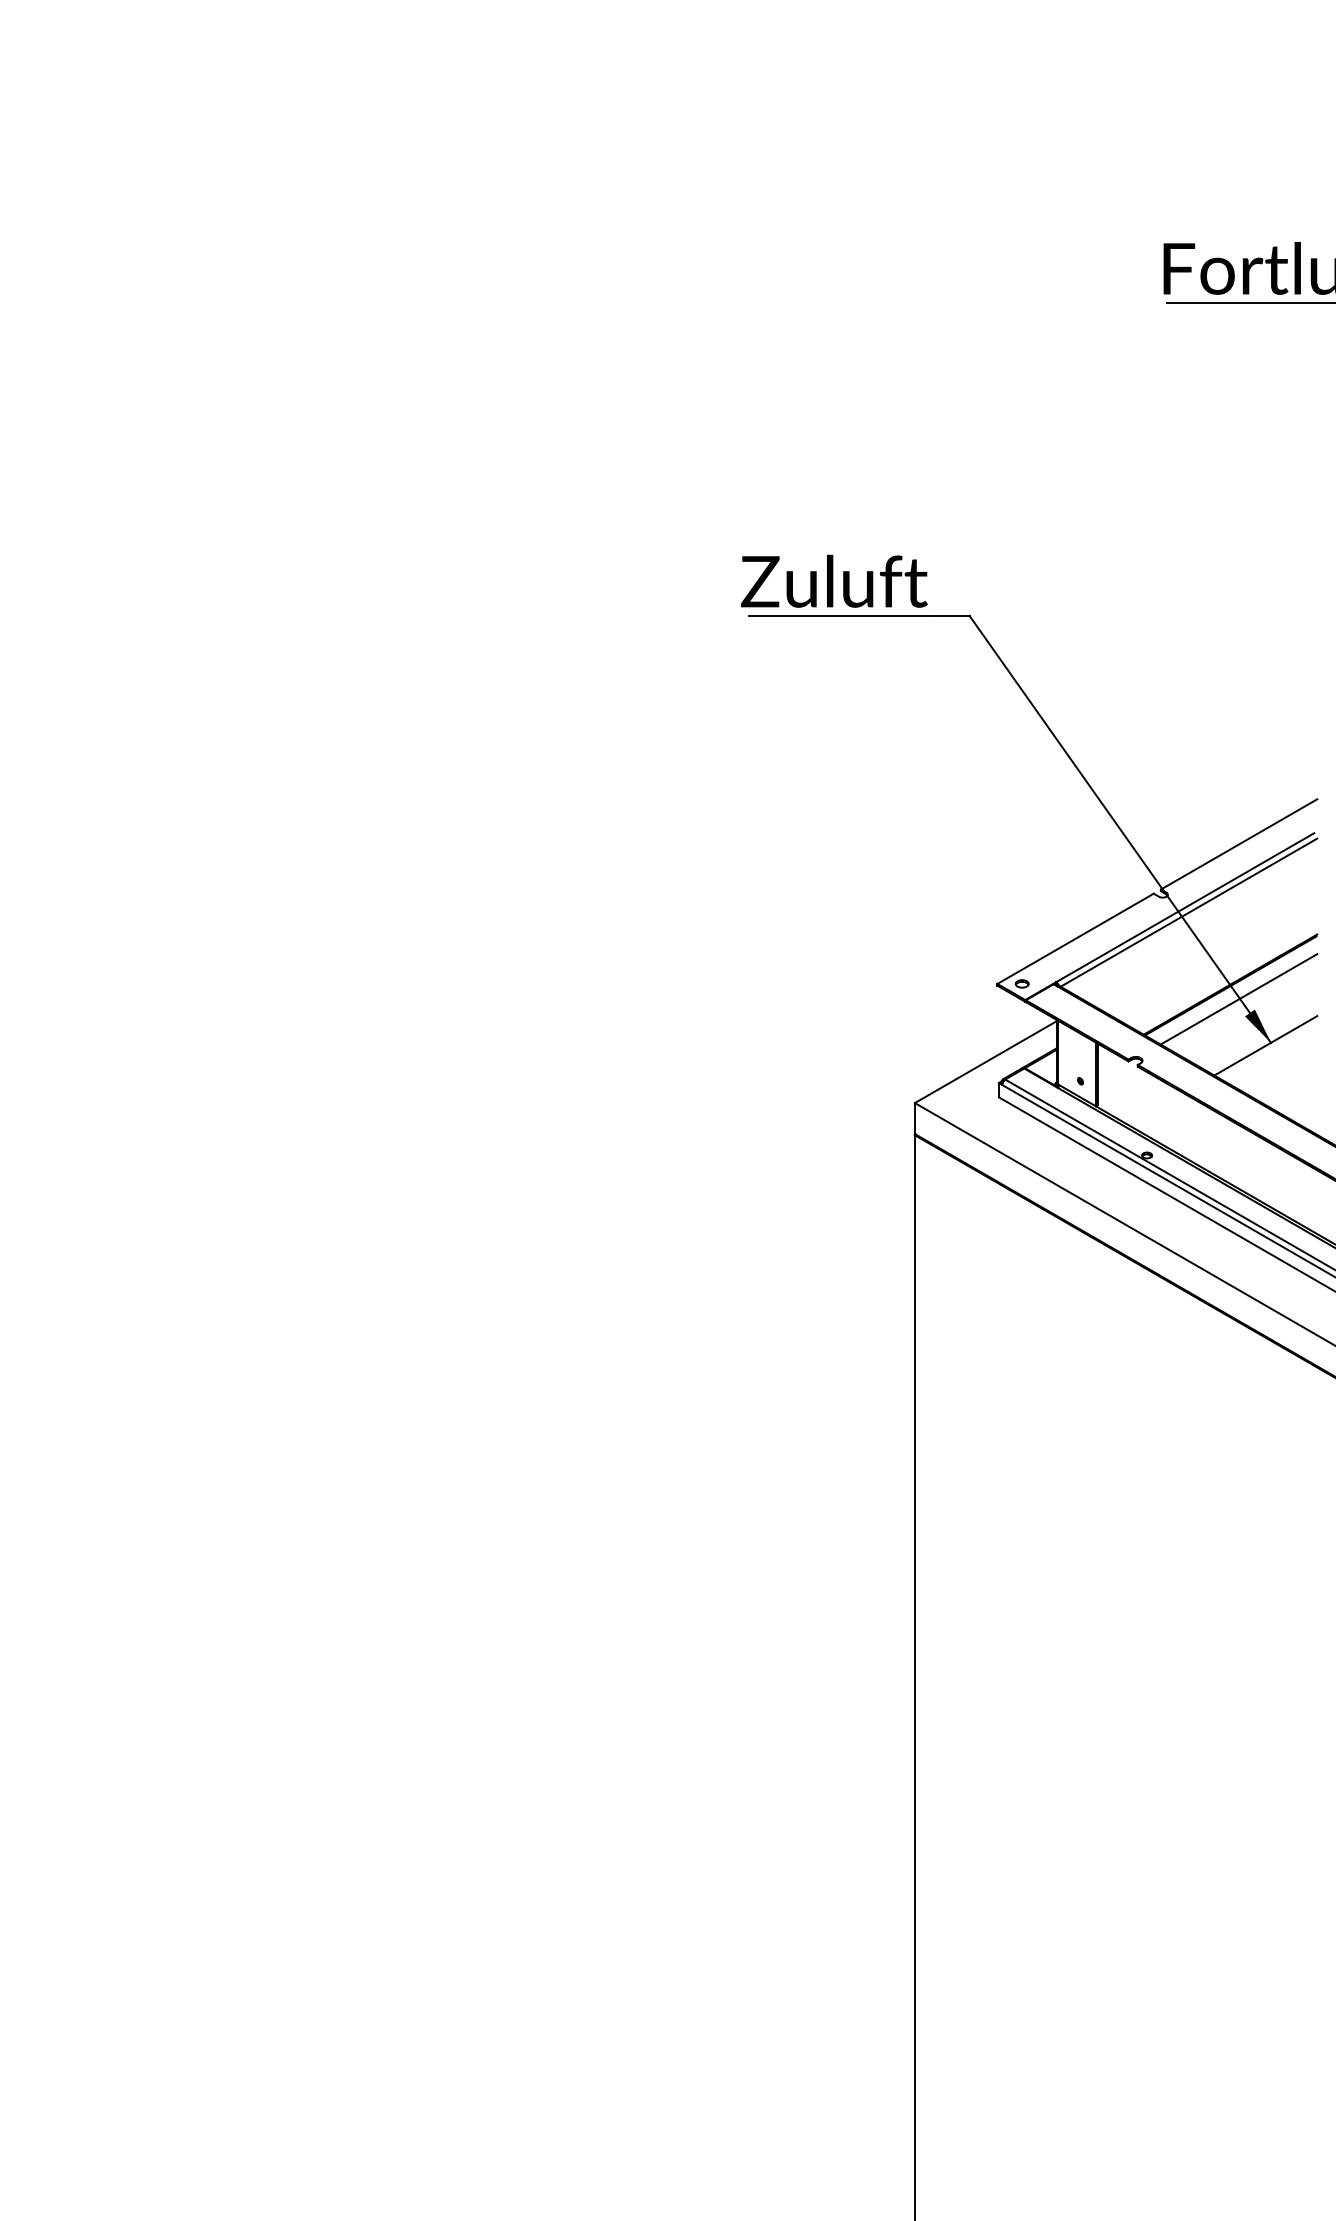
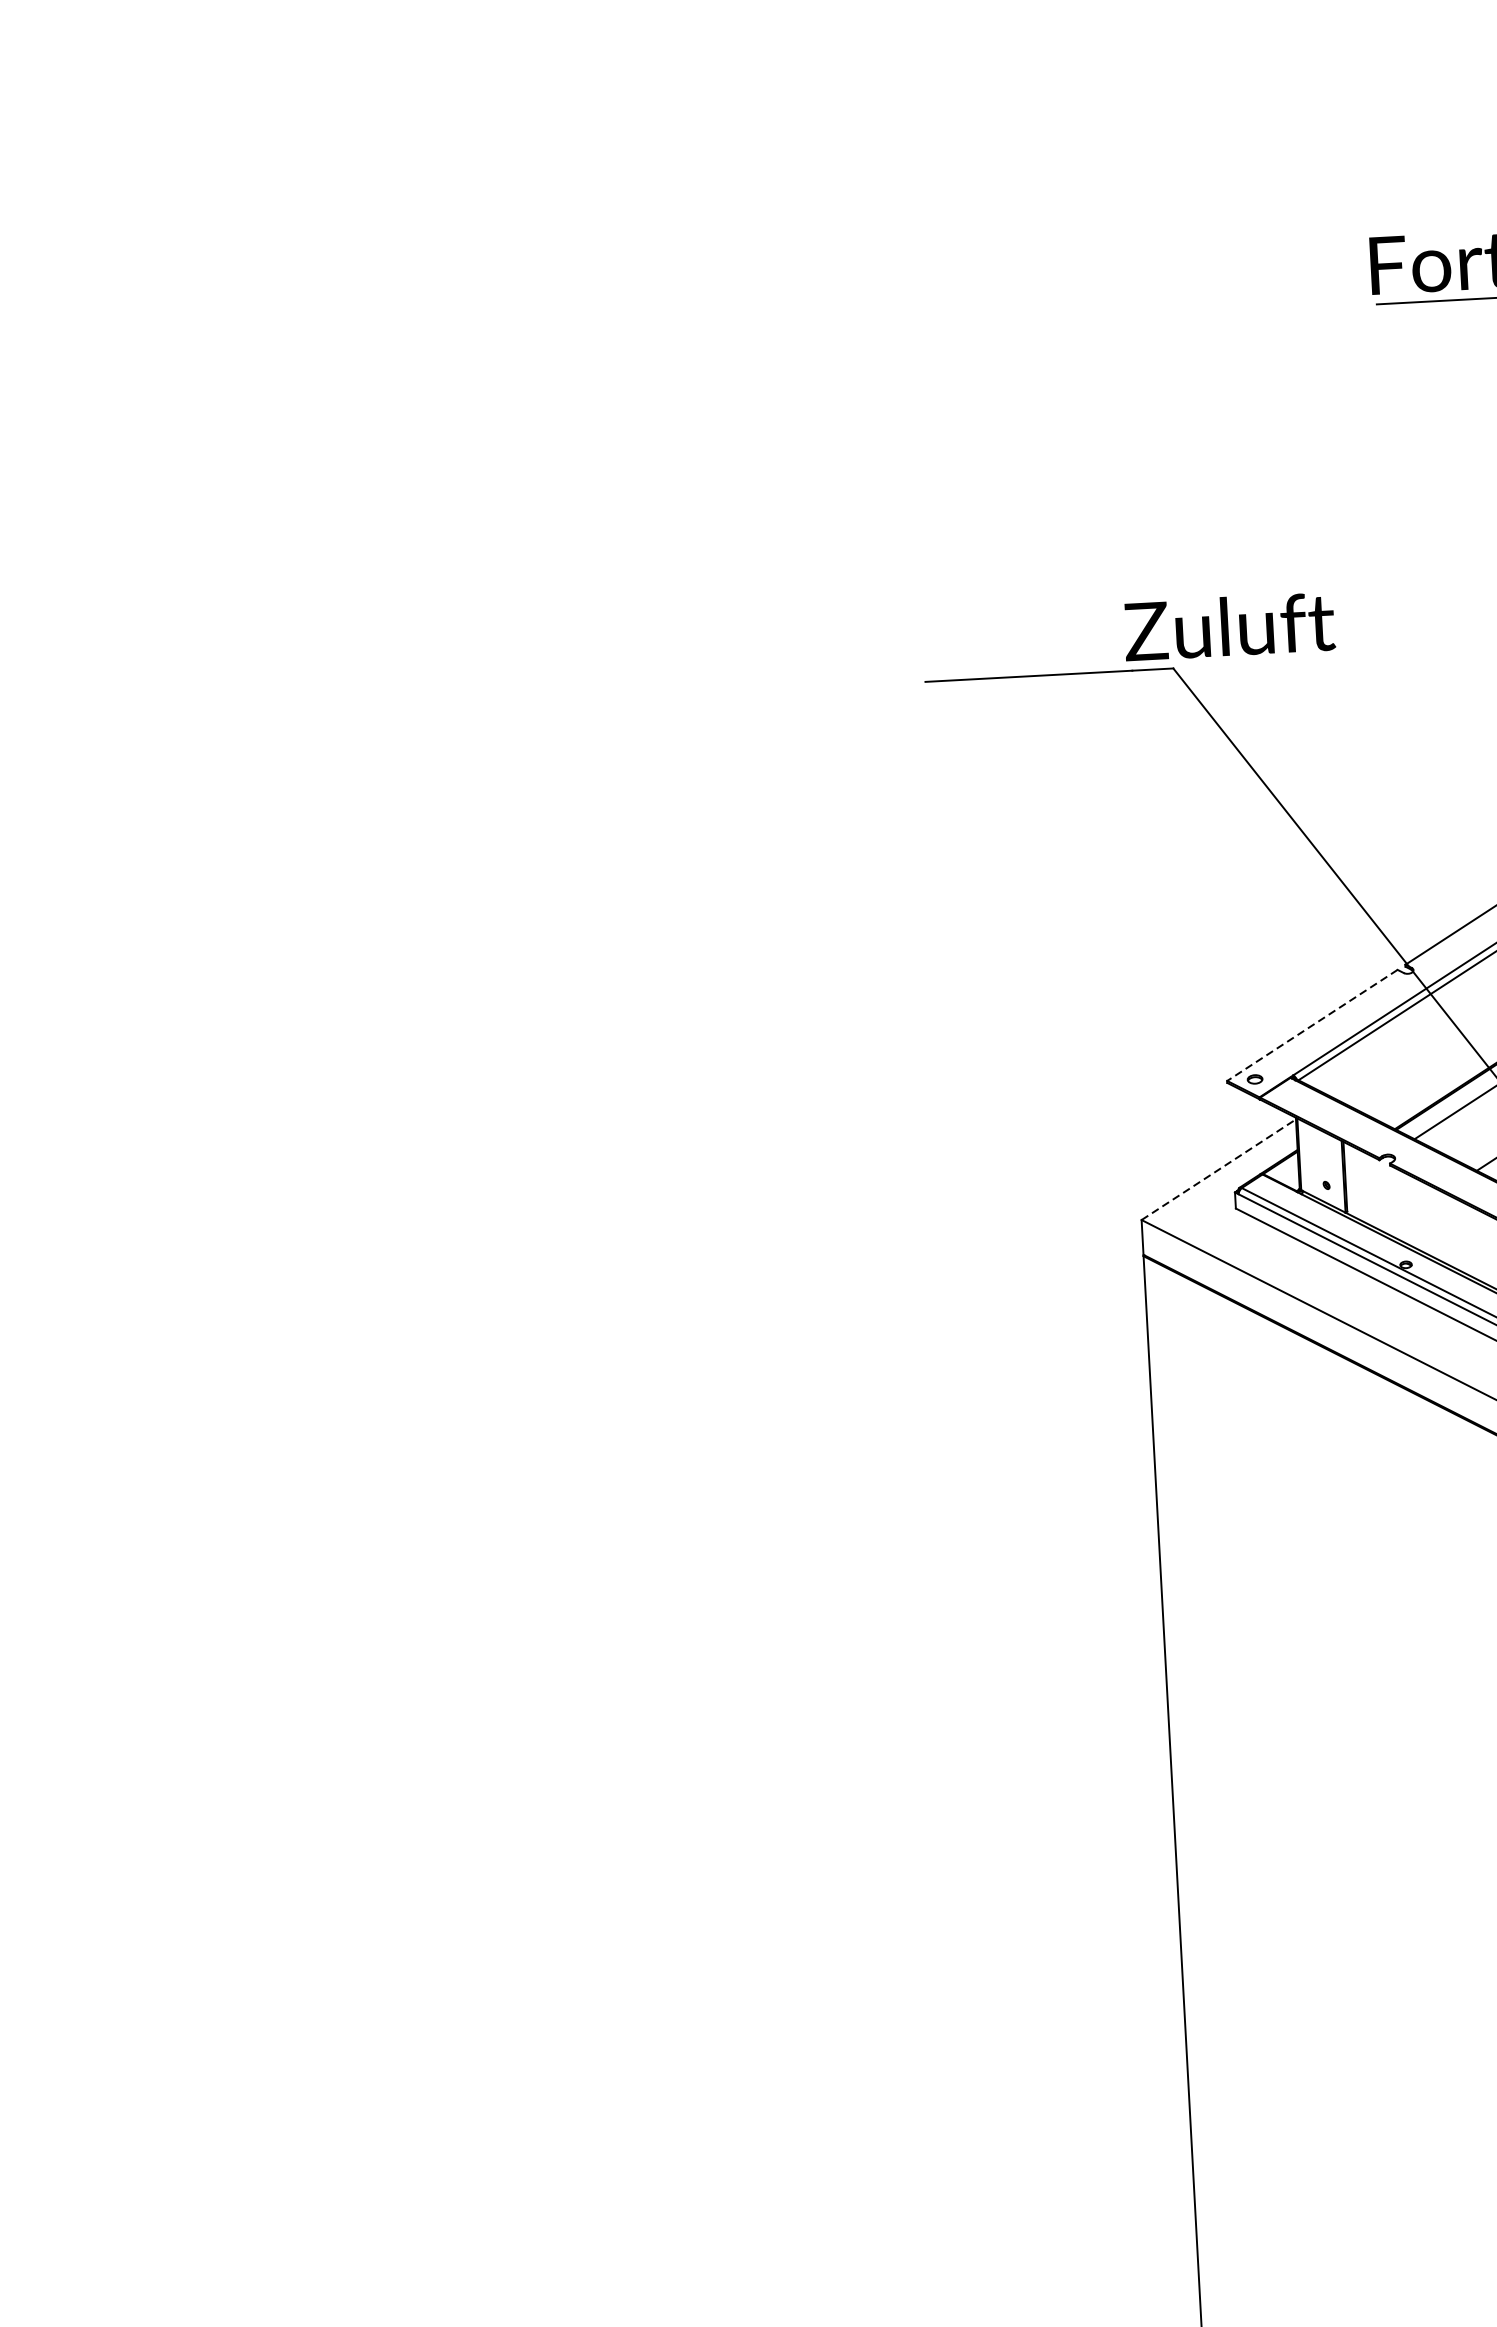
text: (834, 580) -> (1229, 625), moved
line: (1075, 939) -> (1312, 1026), solid -> dashed
line: (985, 1062) -> (1218, 1170), solid -> dashed

